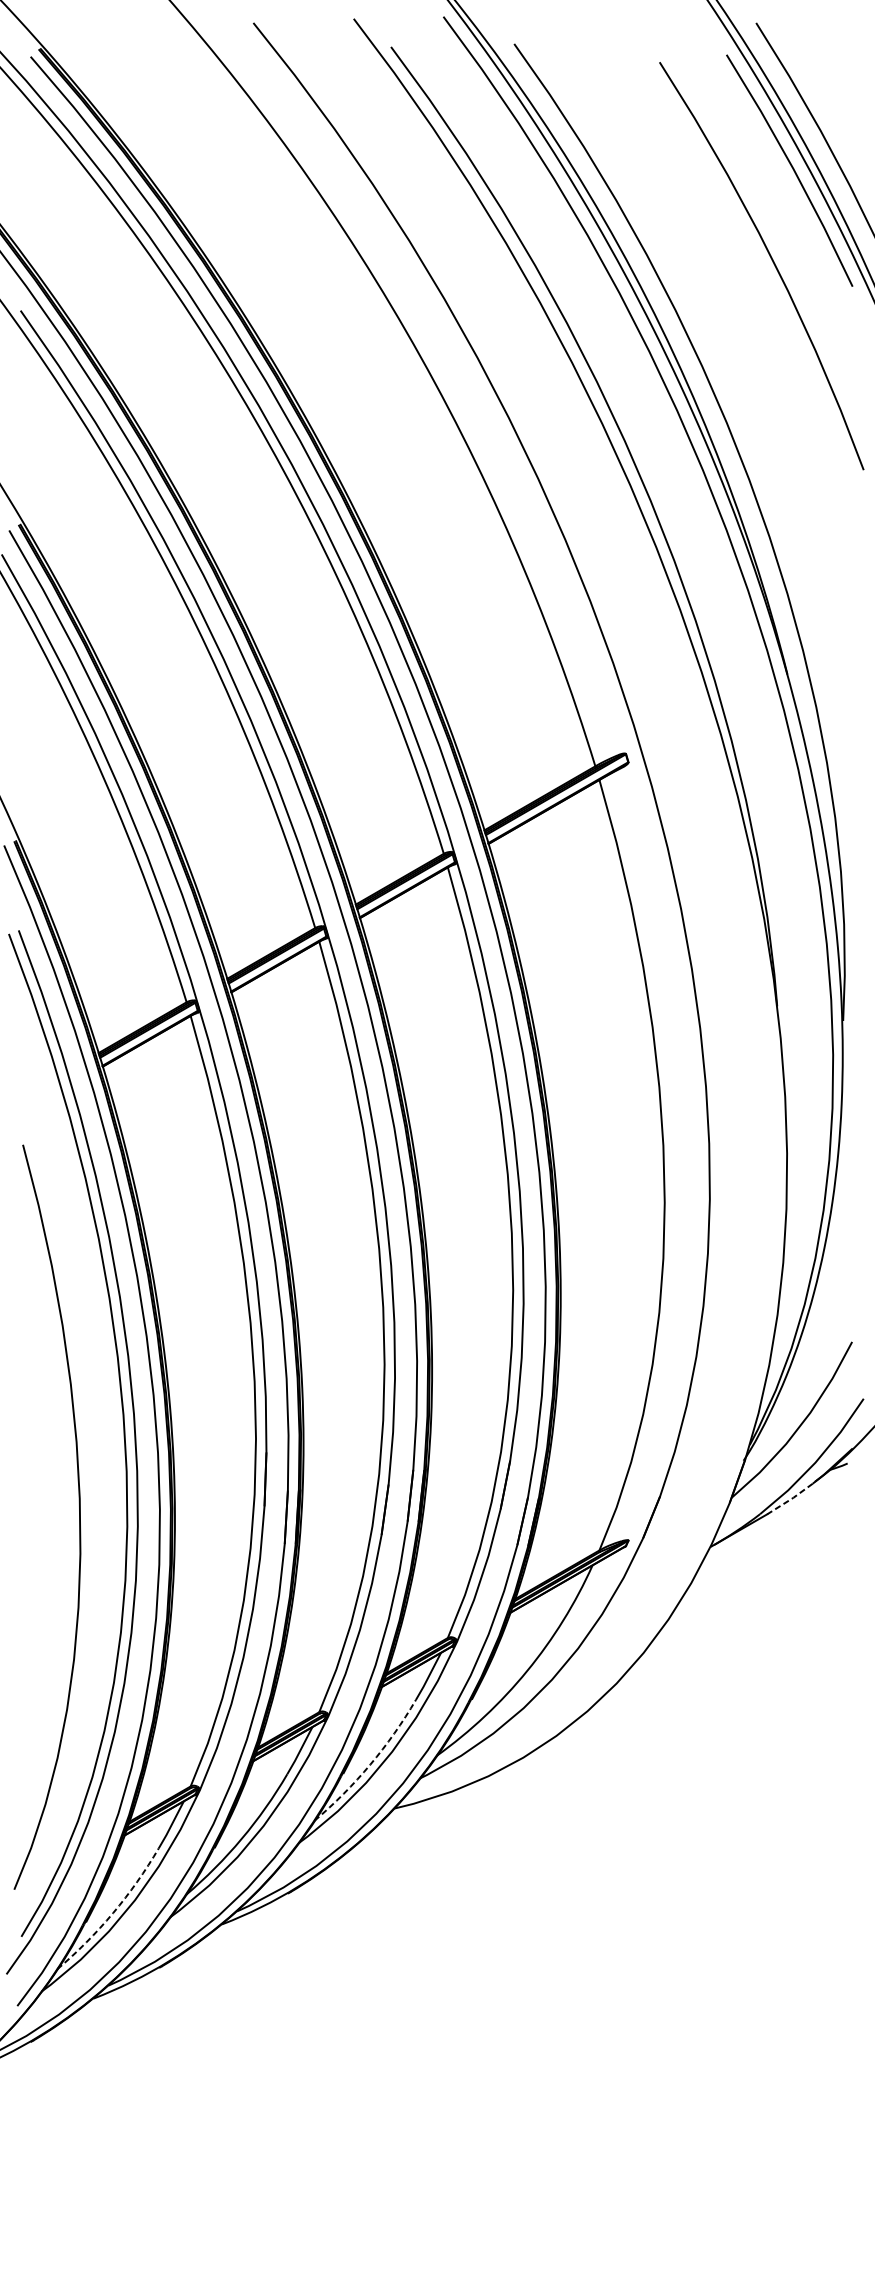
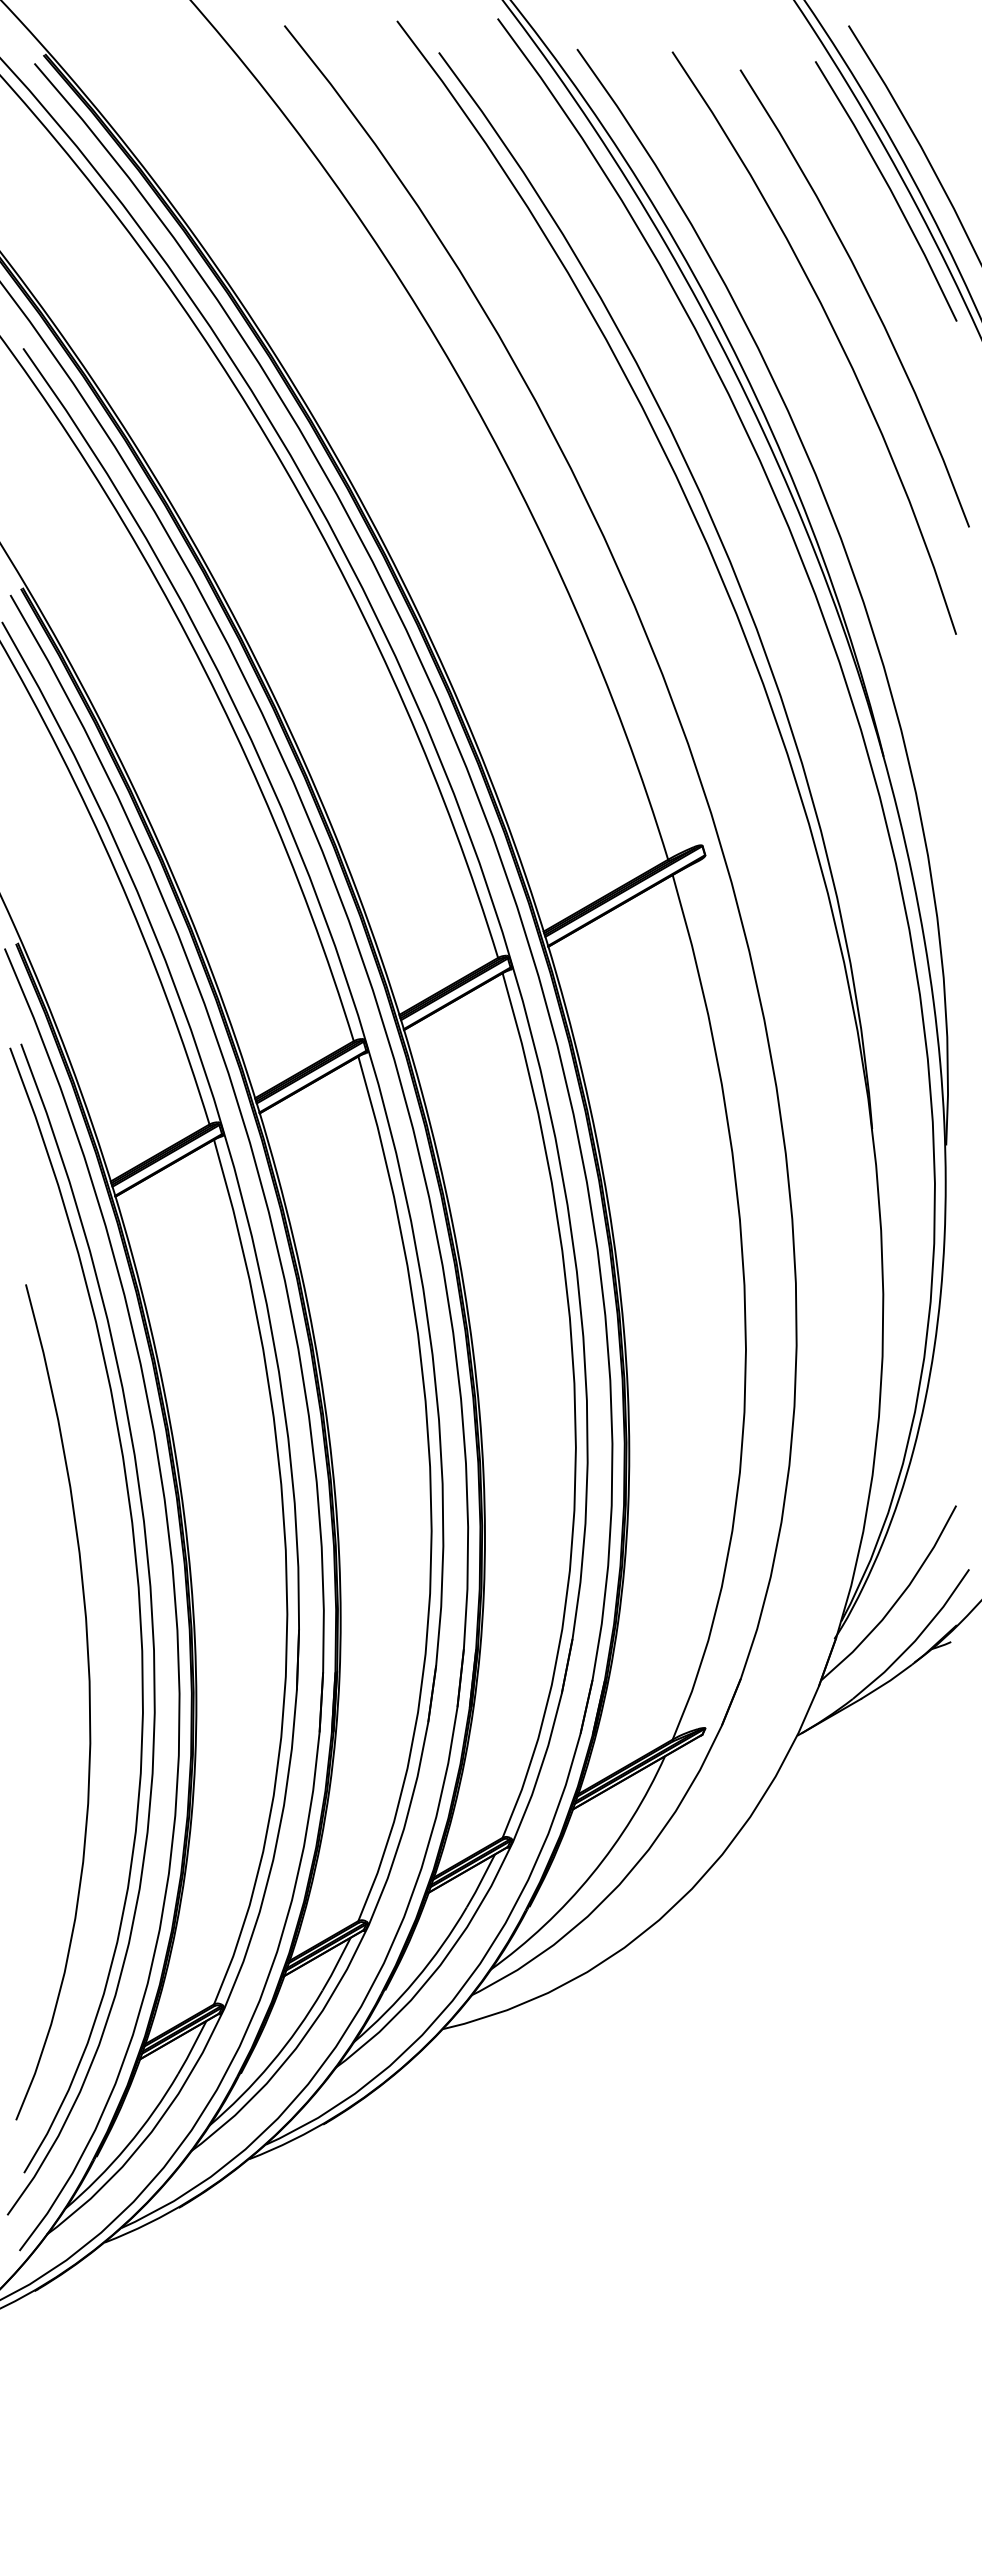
curve: (742, 295) -> (833, 331), added
line: (790, 1499) -> (887, 1682), dashed -> solid
arc: (370, 1764) -> (415, 1979), dashed -> solid
arc: (113, 1913) -> (127, 2146), dashed -> solid

